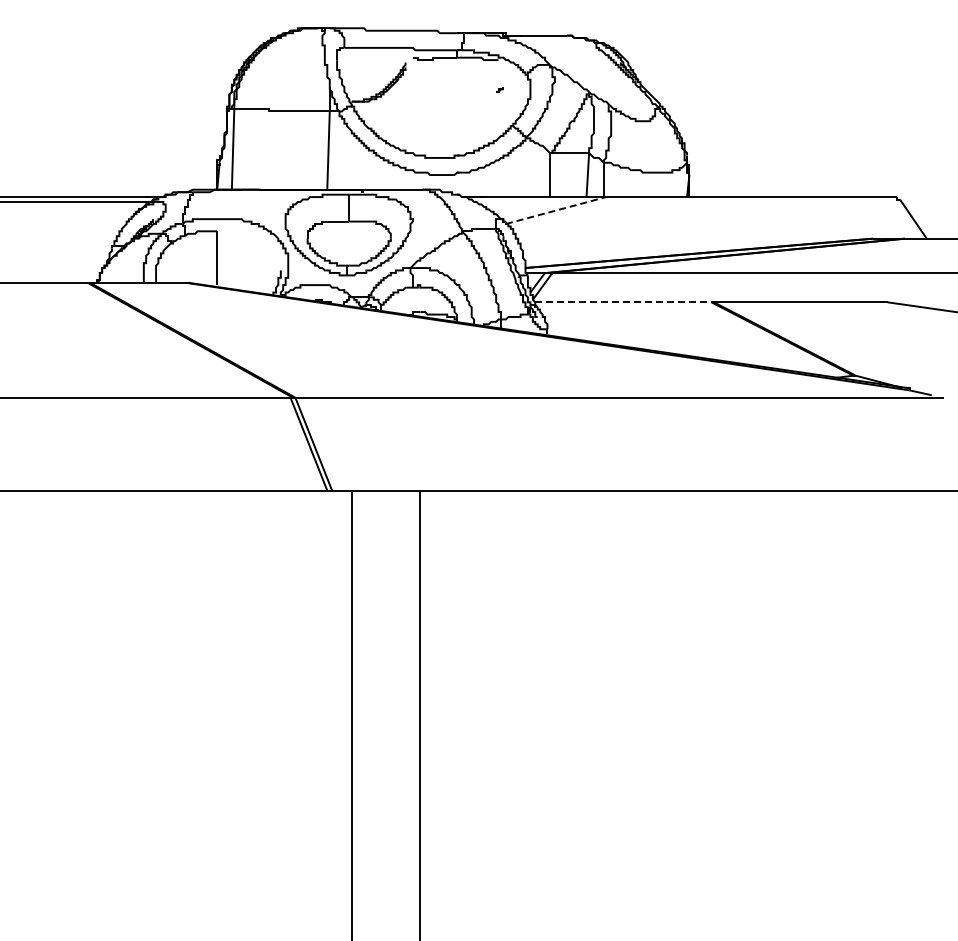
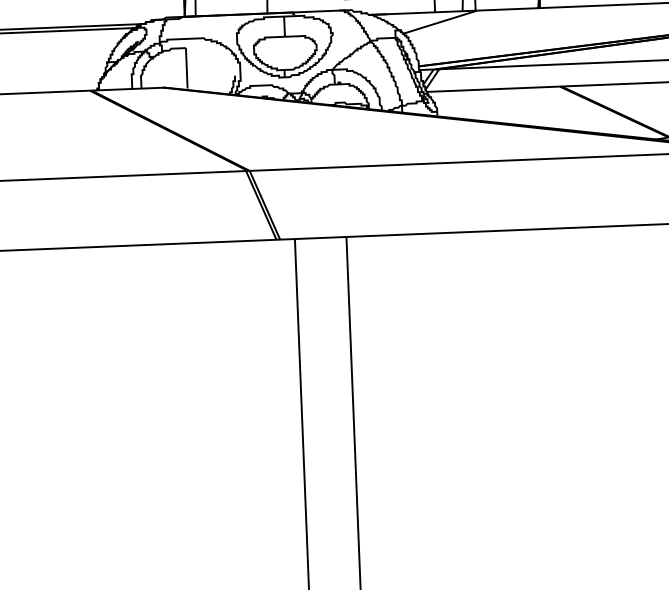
line: (556, 210) -> (440, 22), dashed -> solid
line: (623, 302) -> (493, 89), dashed -> solid

